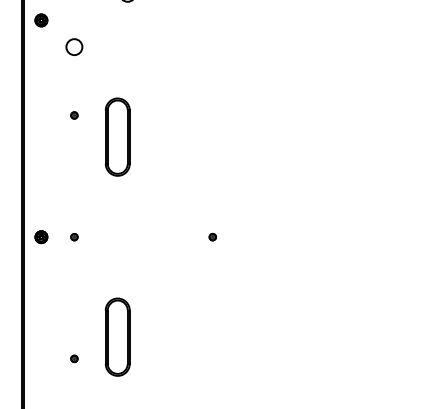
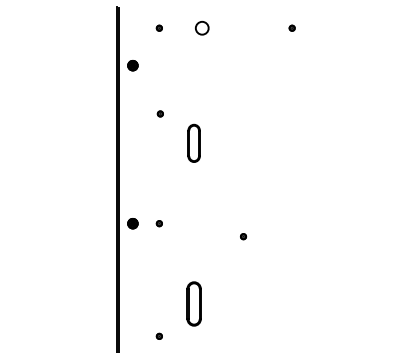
part: (40, 20) -> (132, 65), moved
circle: (74, 46) -> (159, 70), removed
part: (73, 114) -> (159, 113), moved
part: (116, 137) -> (193, 143), size x0.6
part: (212, 236) -> (243, 236), moved
part: (116, 336) -> (193, 303), size x0.7
part: (73, 357) -> (158, 335), moved

